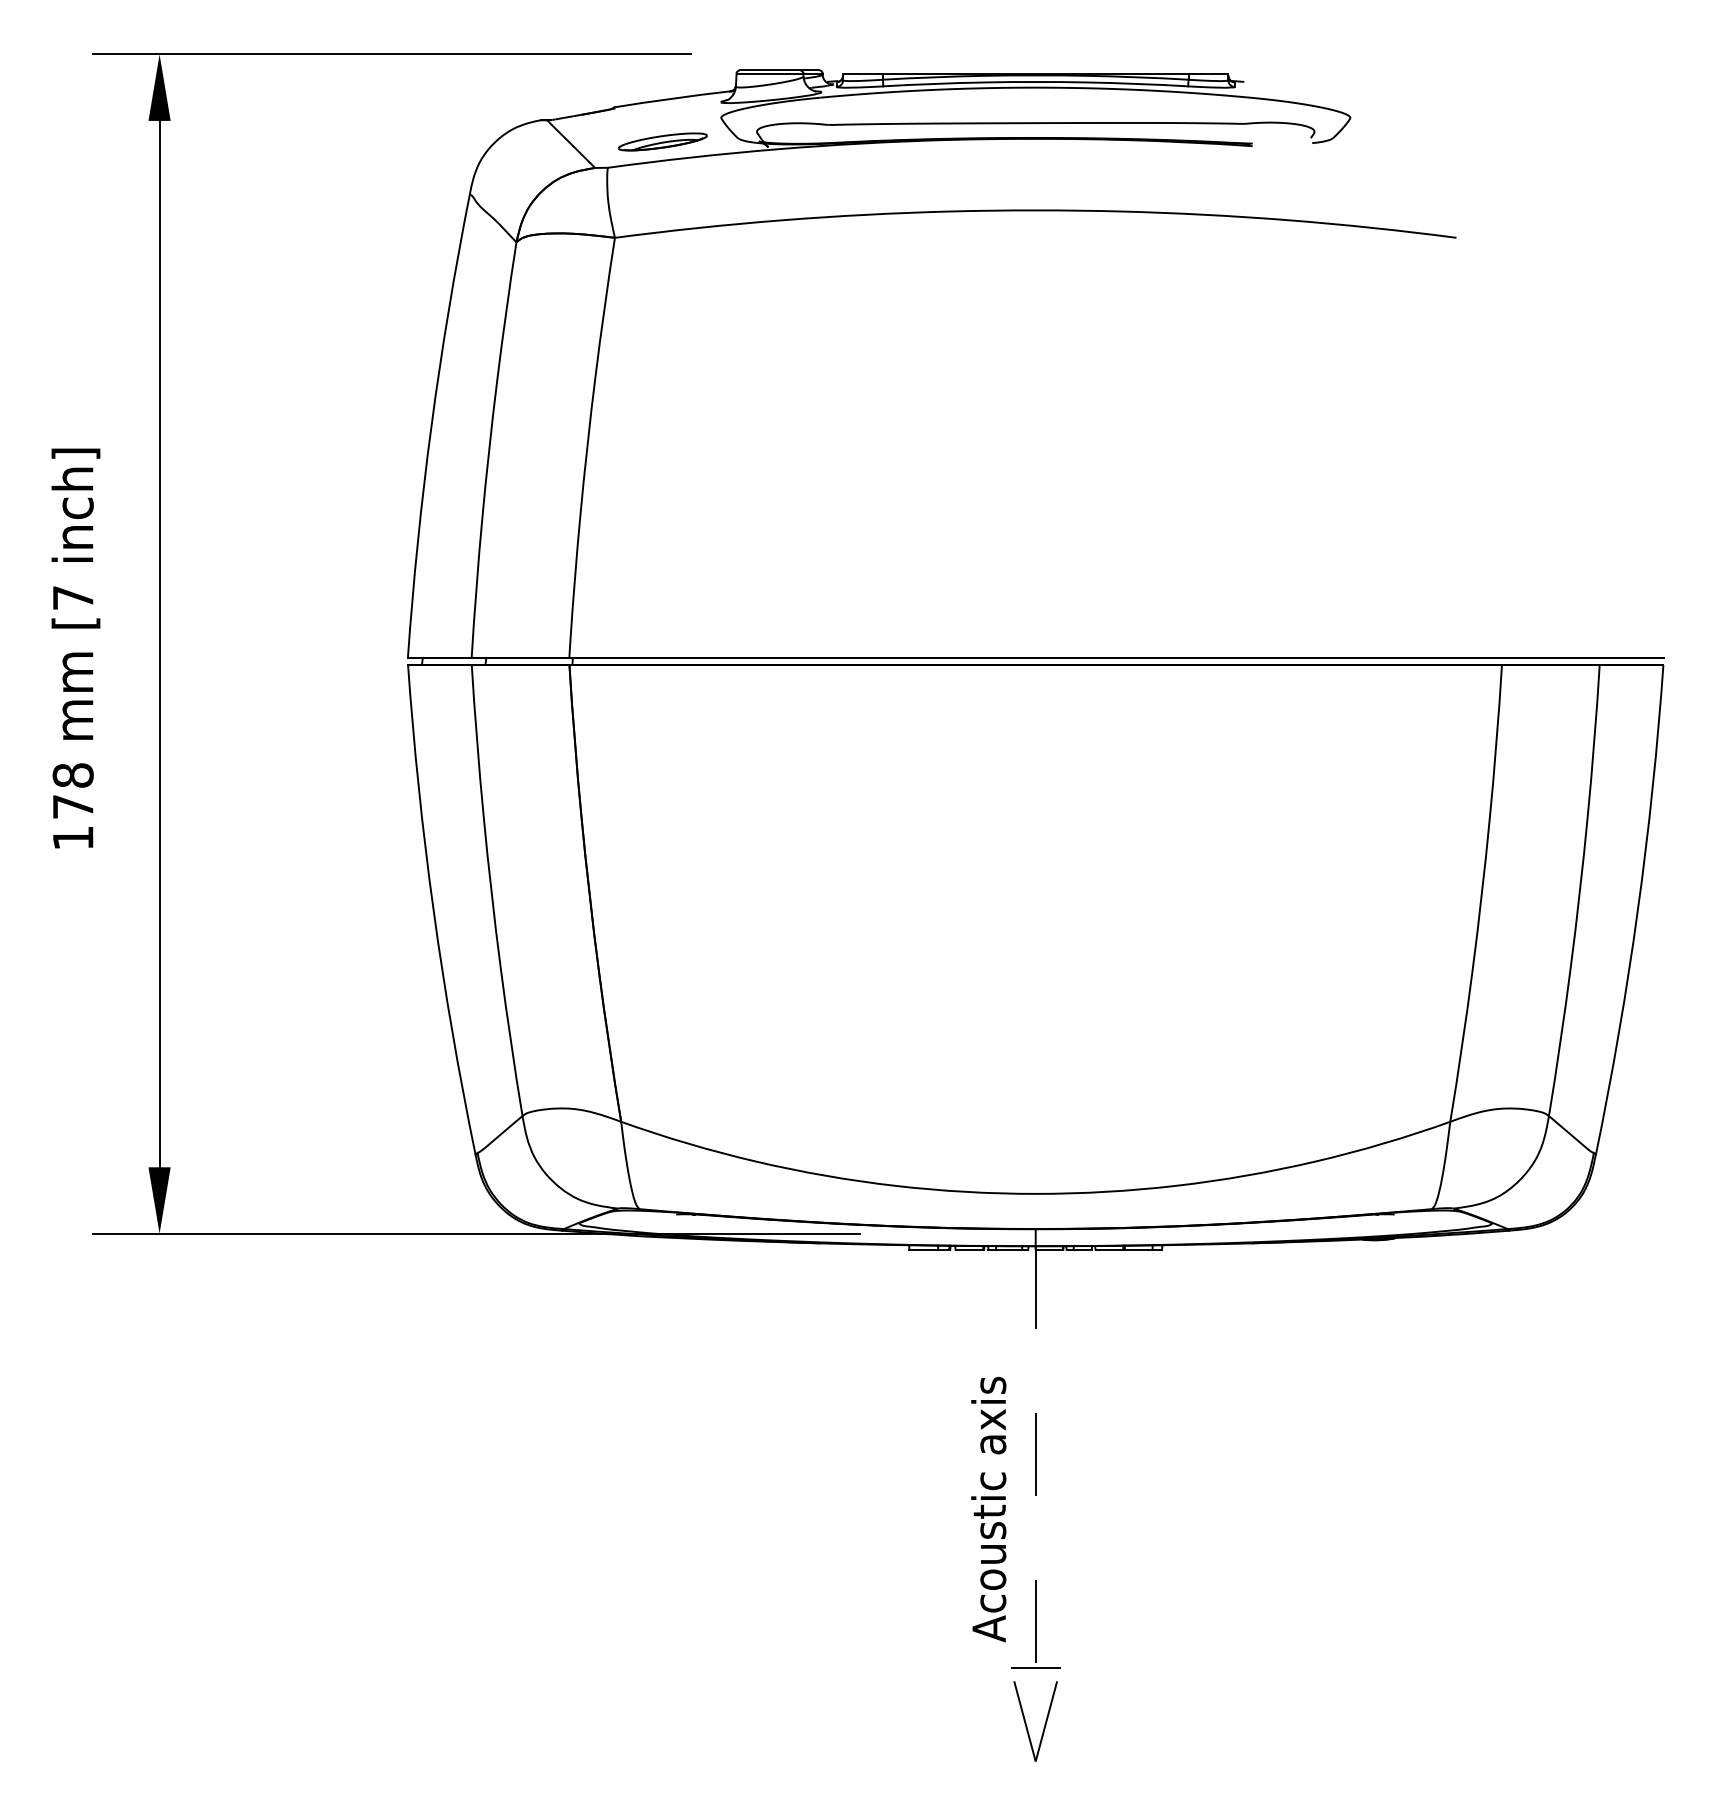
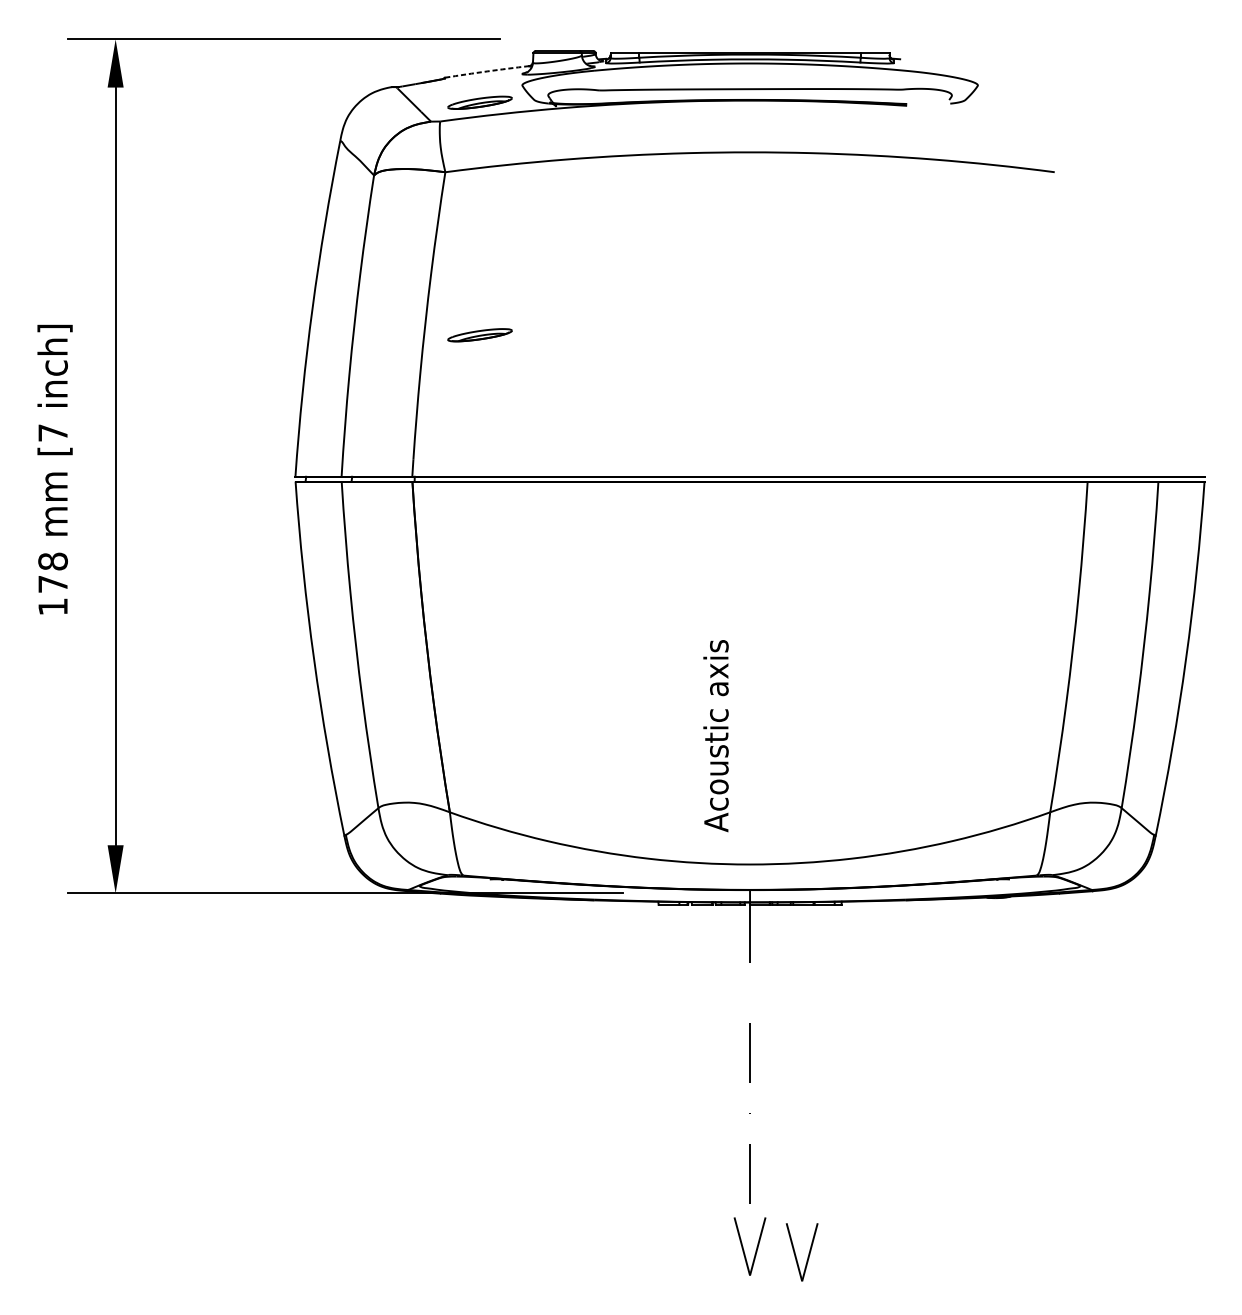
arc: (672, 98) -> (487, 71), solid -> dashed
part: (662, 462) -> (479, 334), added
text: (988, 1509) -> (715, 736), moved
line: (1035, 1667) -> (749, 1207), removed
part: (1098, 1730) -> (795, 1253), added

